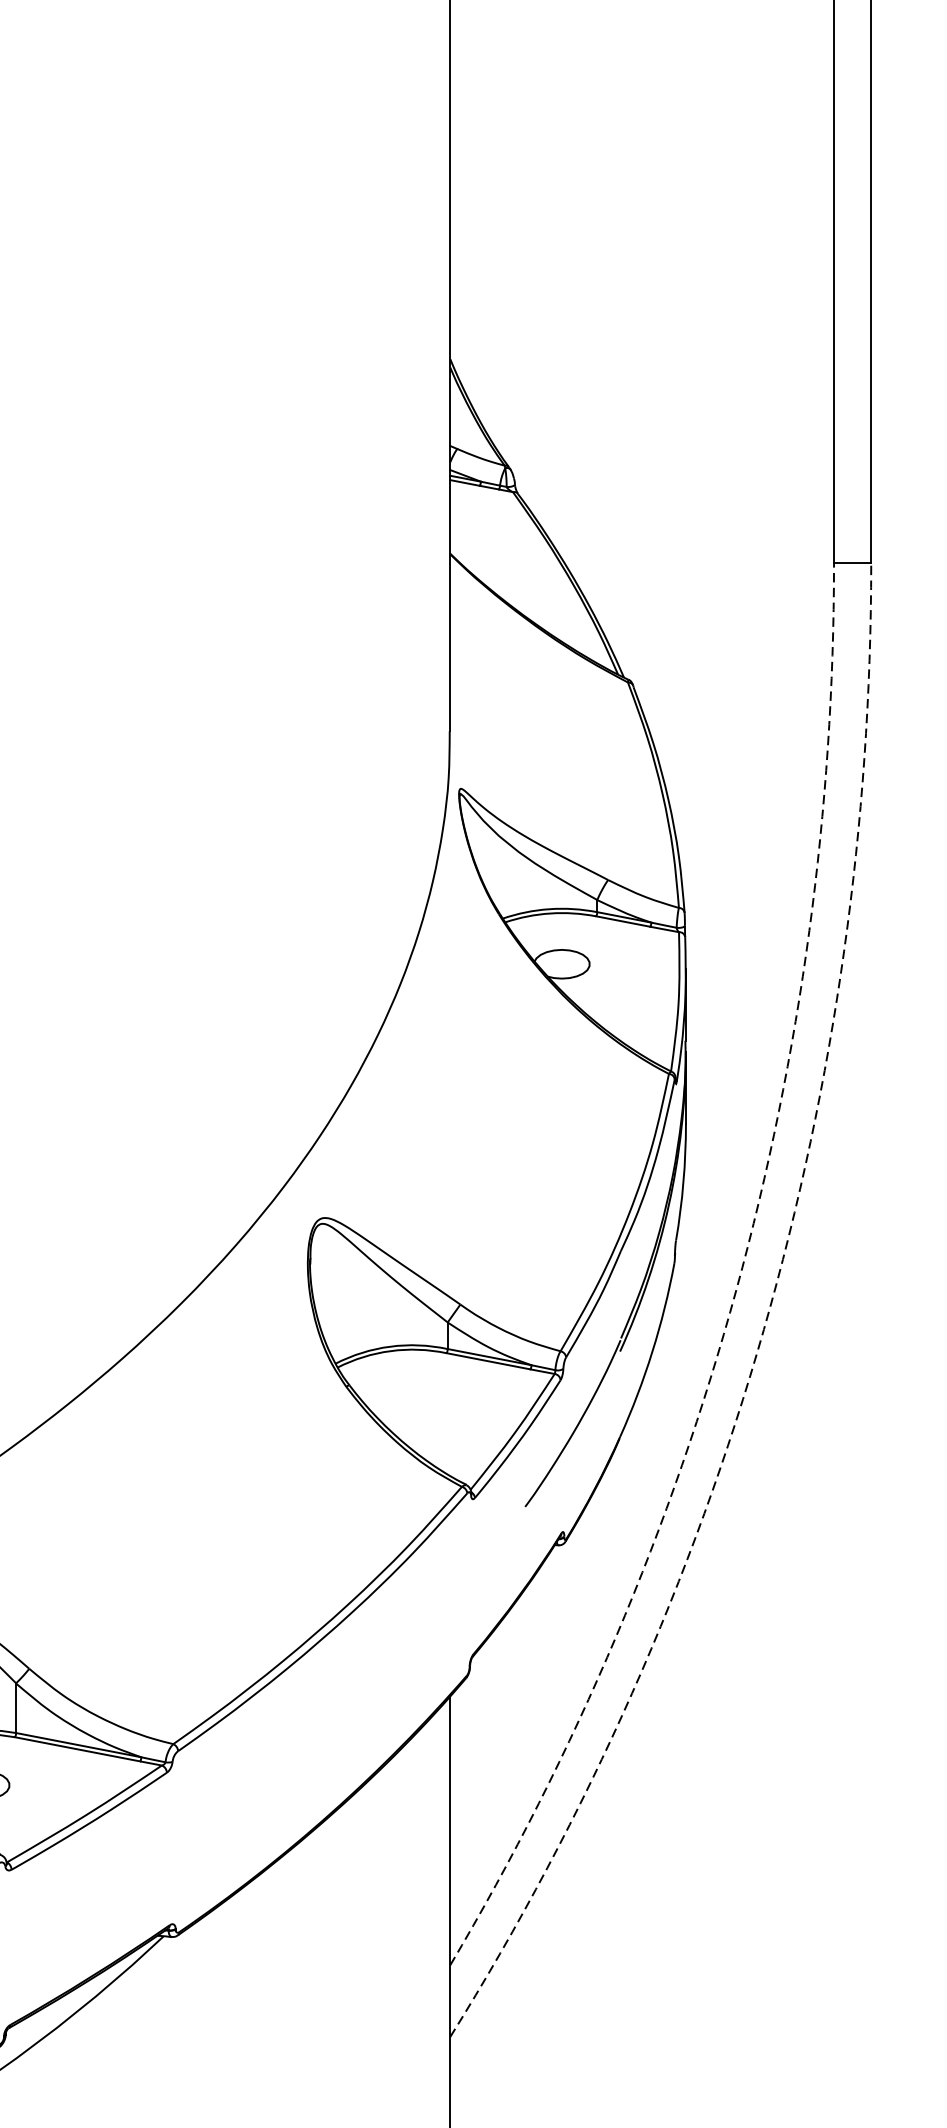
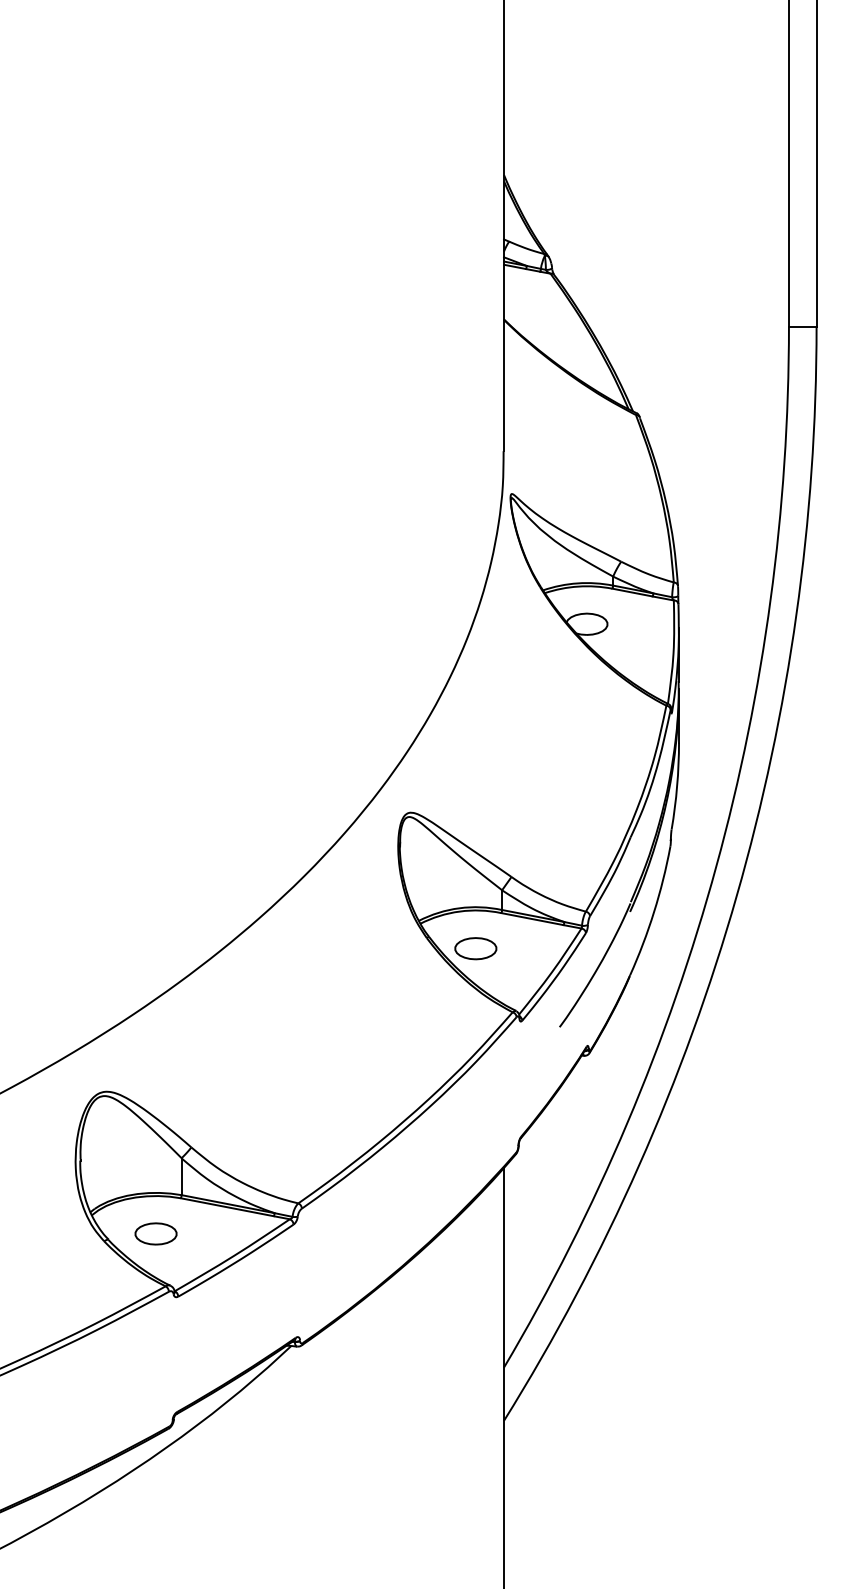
arc: (736, 1290) -> (716, 866), dashed -> solid
arc: (763, 1329) -> (736, 895), dashed -> solid
part: (411, 1400) -> (475, 948), added

